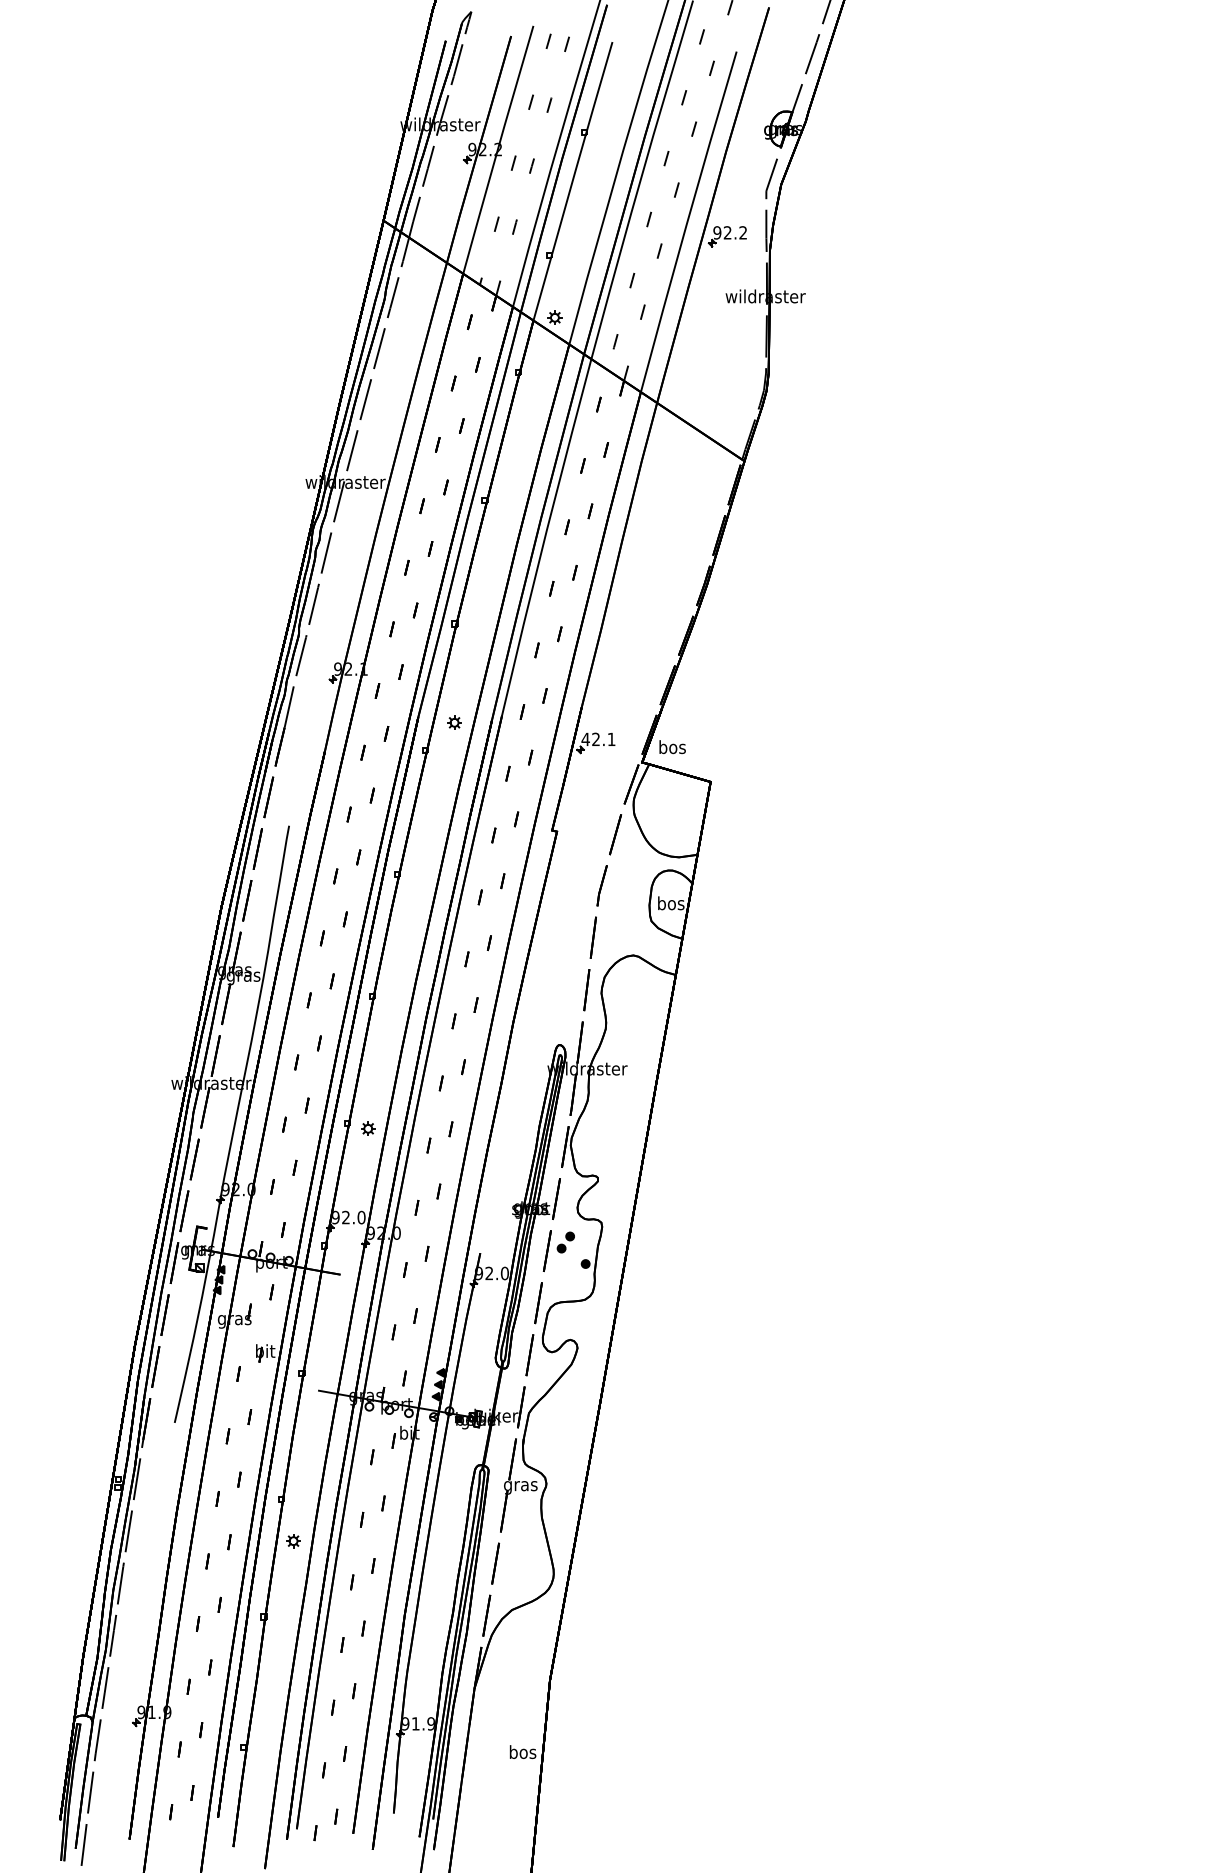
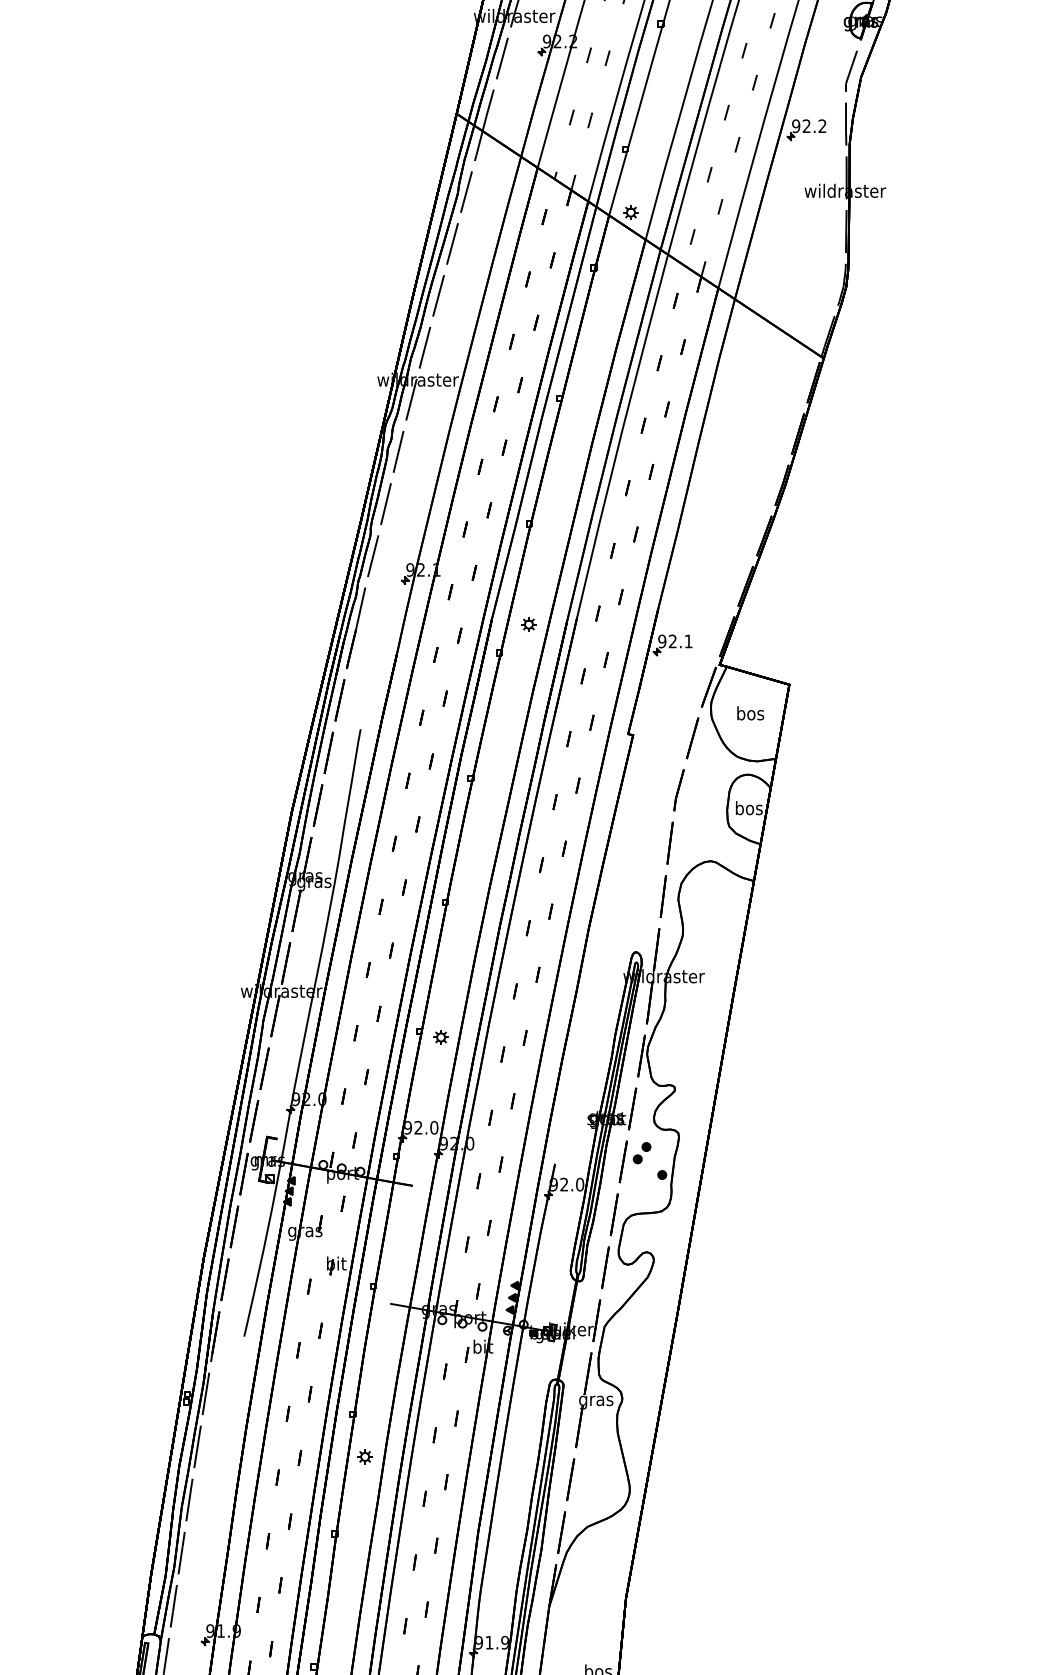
text: (585, 739) -> (662, 641), 42.1 -> 92.1
text: (672, 747) -> (750, 713), moved

